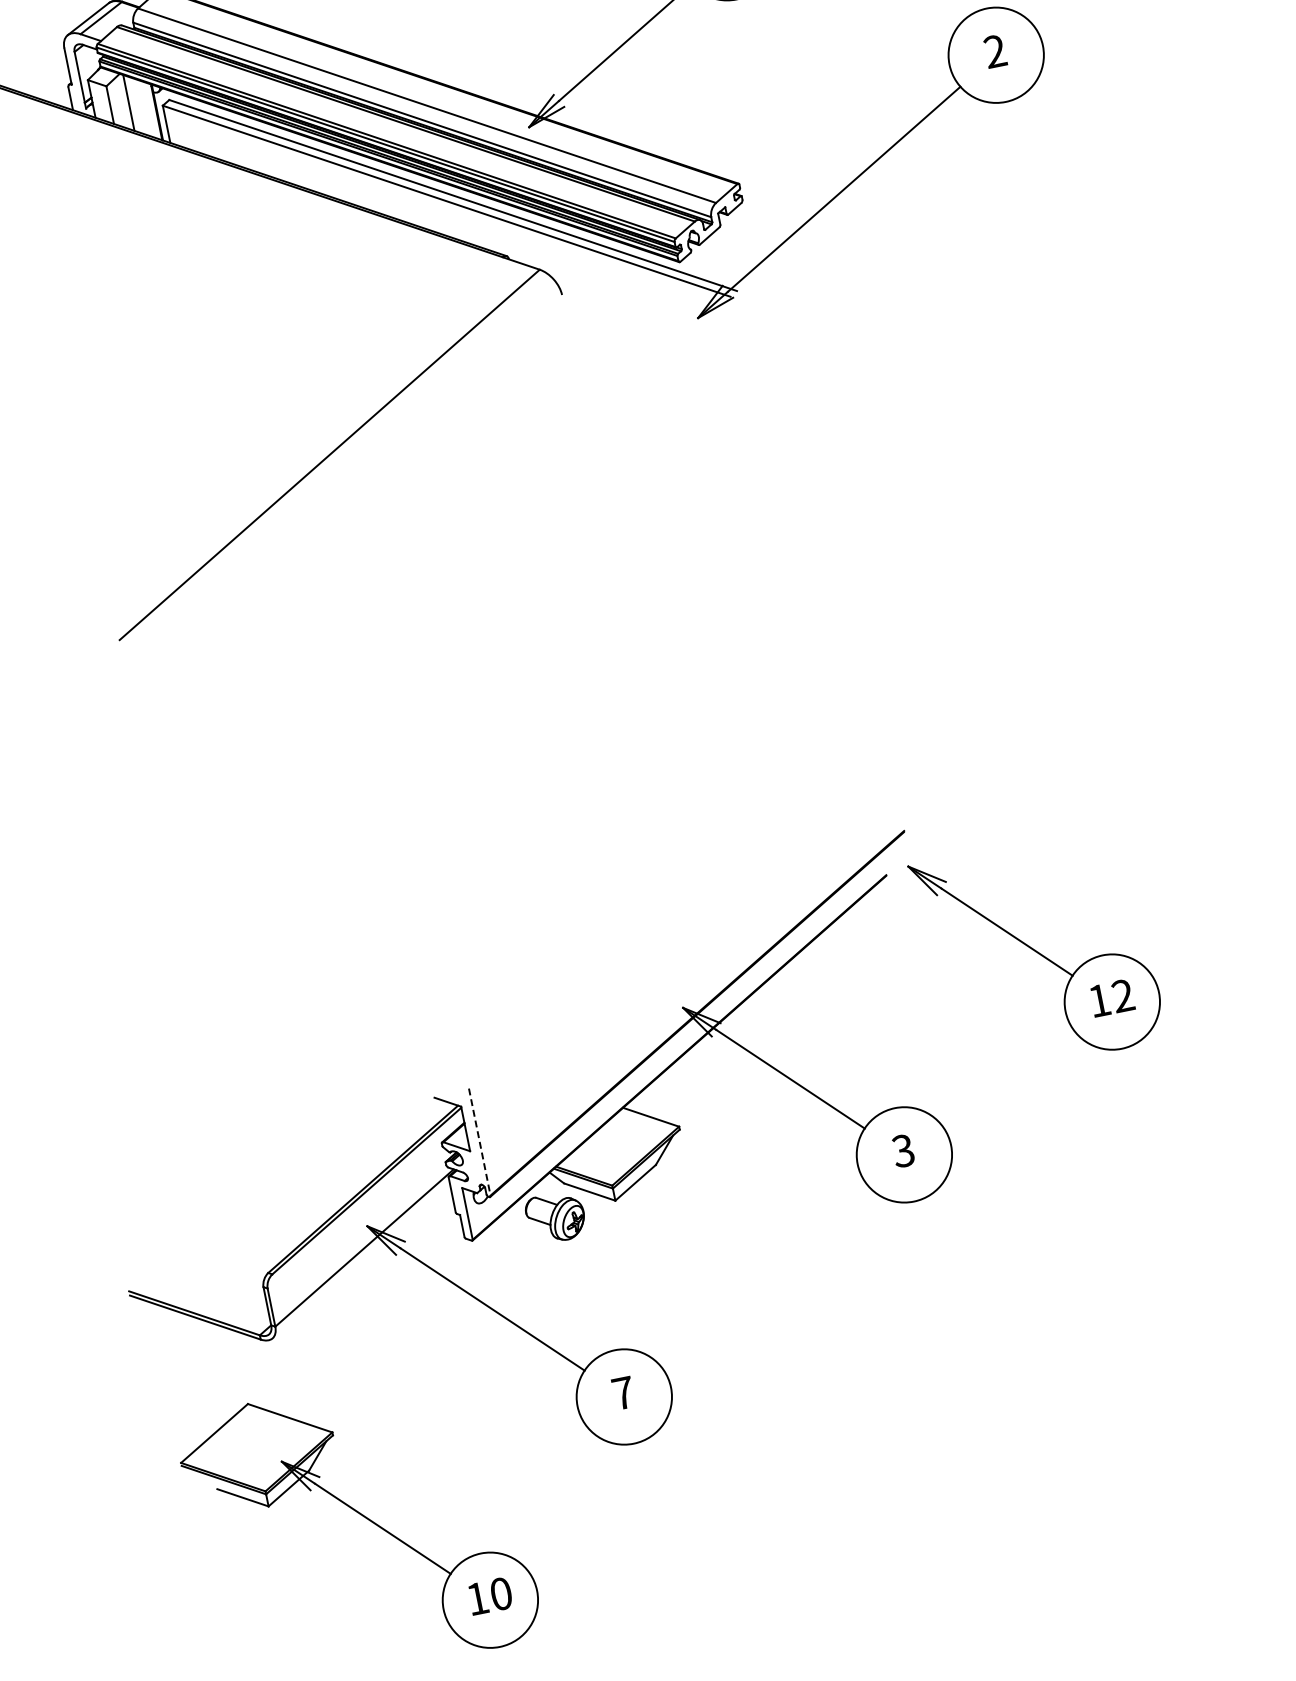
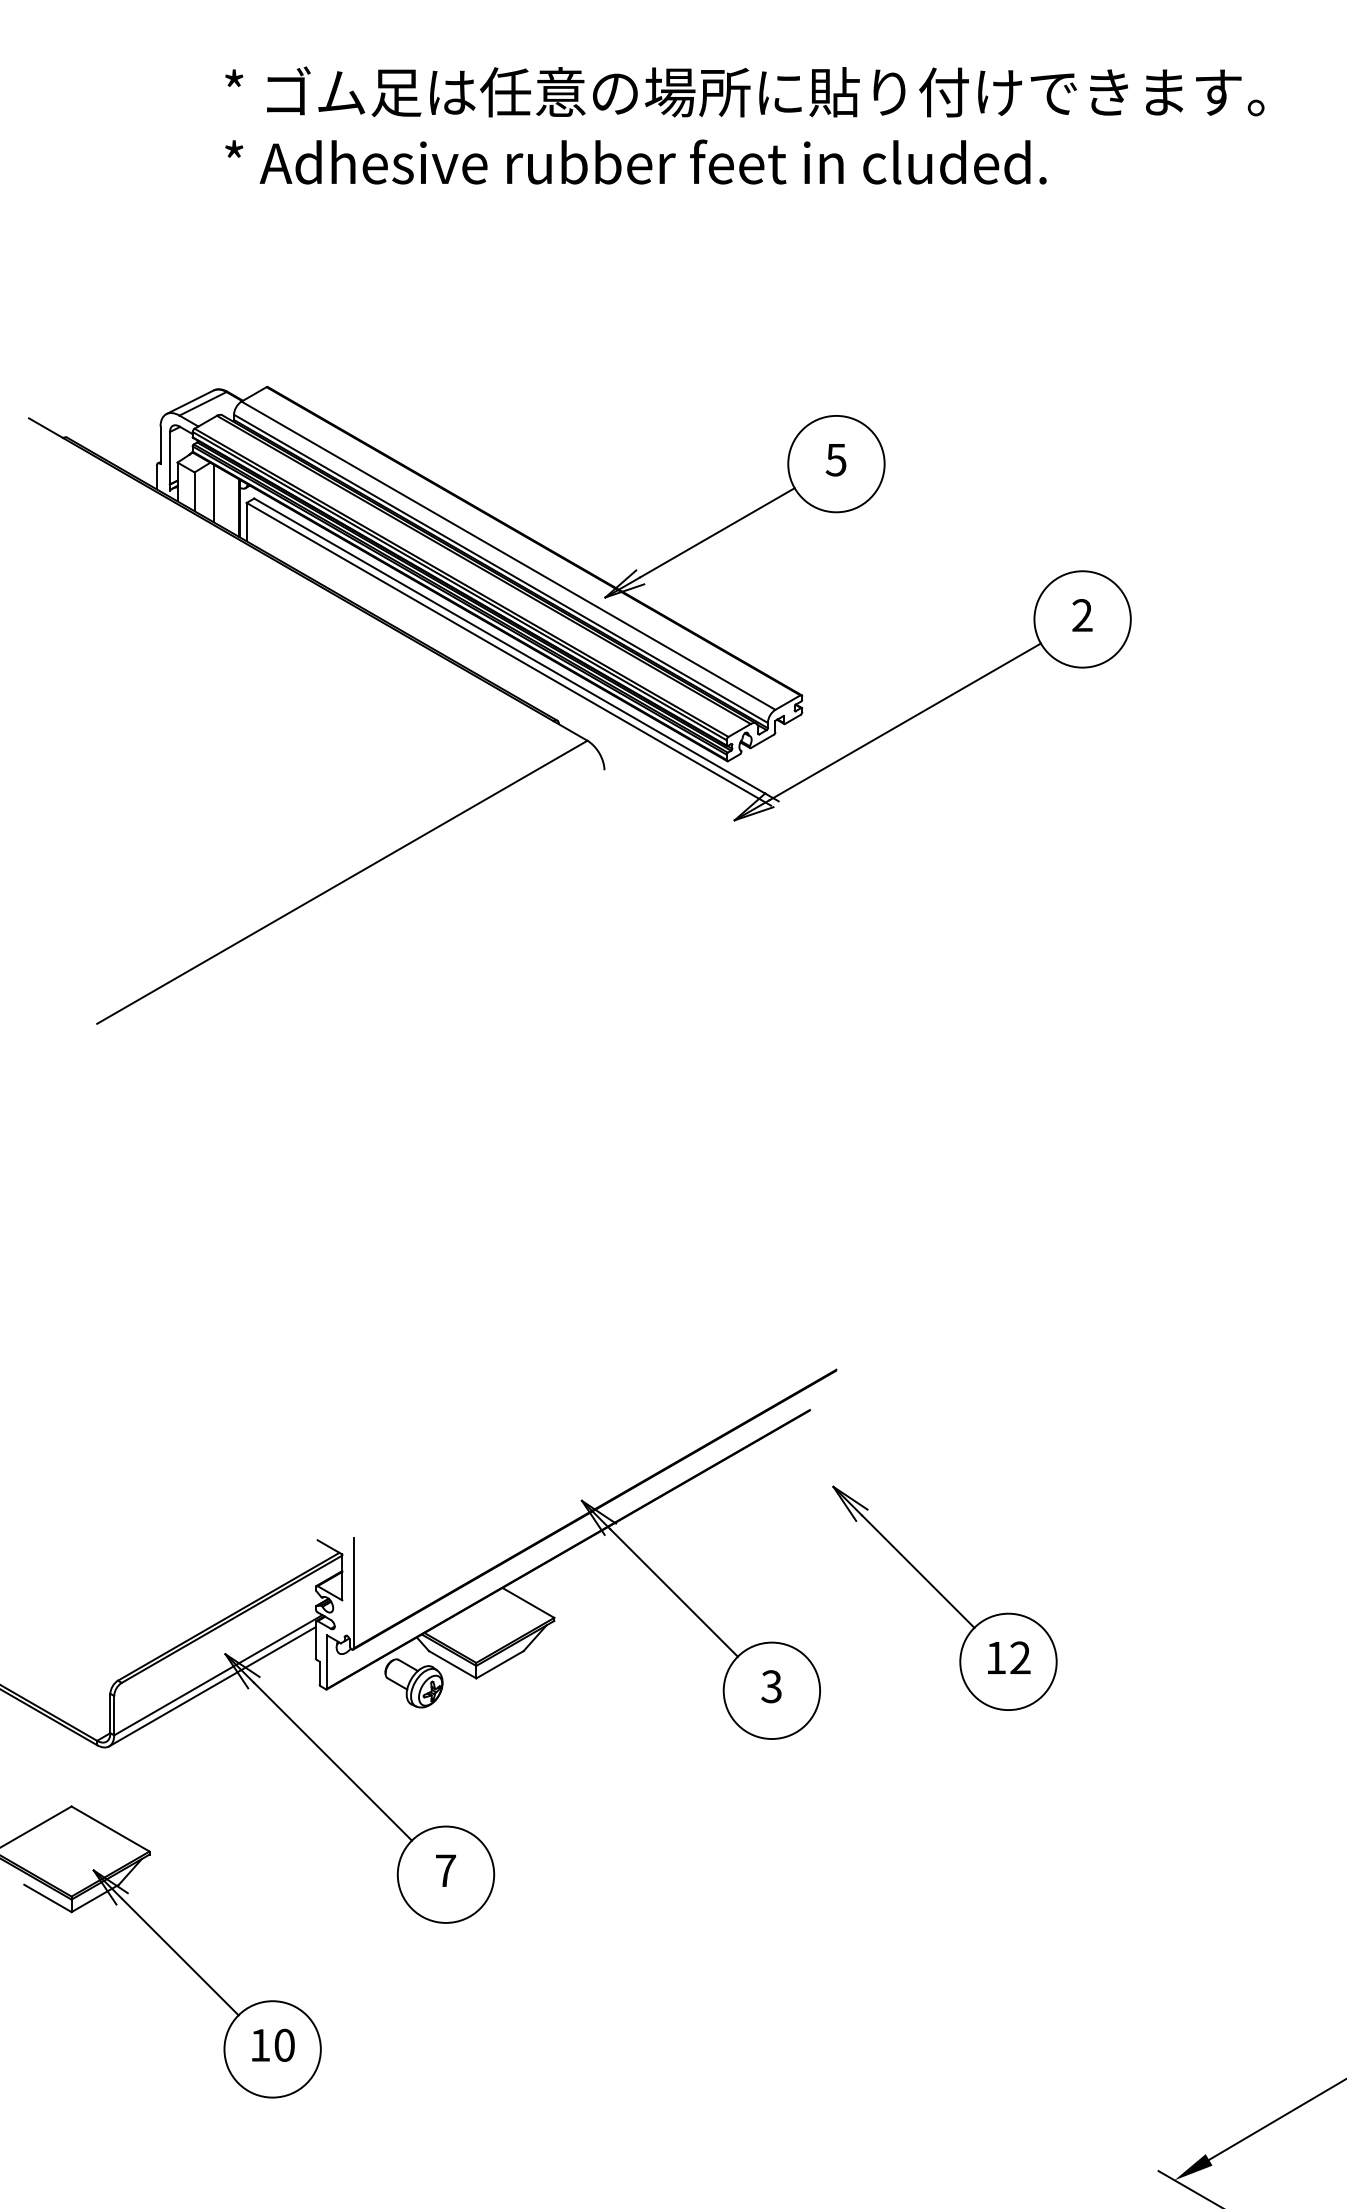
part: (1037, 952) -> (944, 1597), moved
line: (479, 1142) -> (353, 1593), dashed -> solid
line: (361, 1260) -> (212, 1686), added

